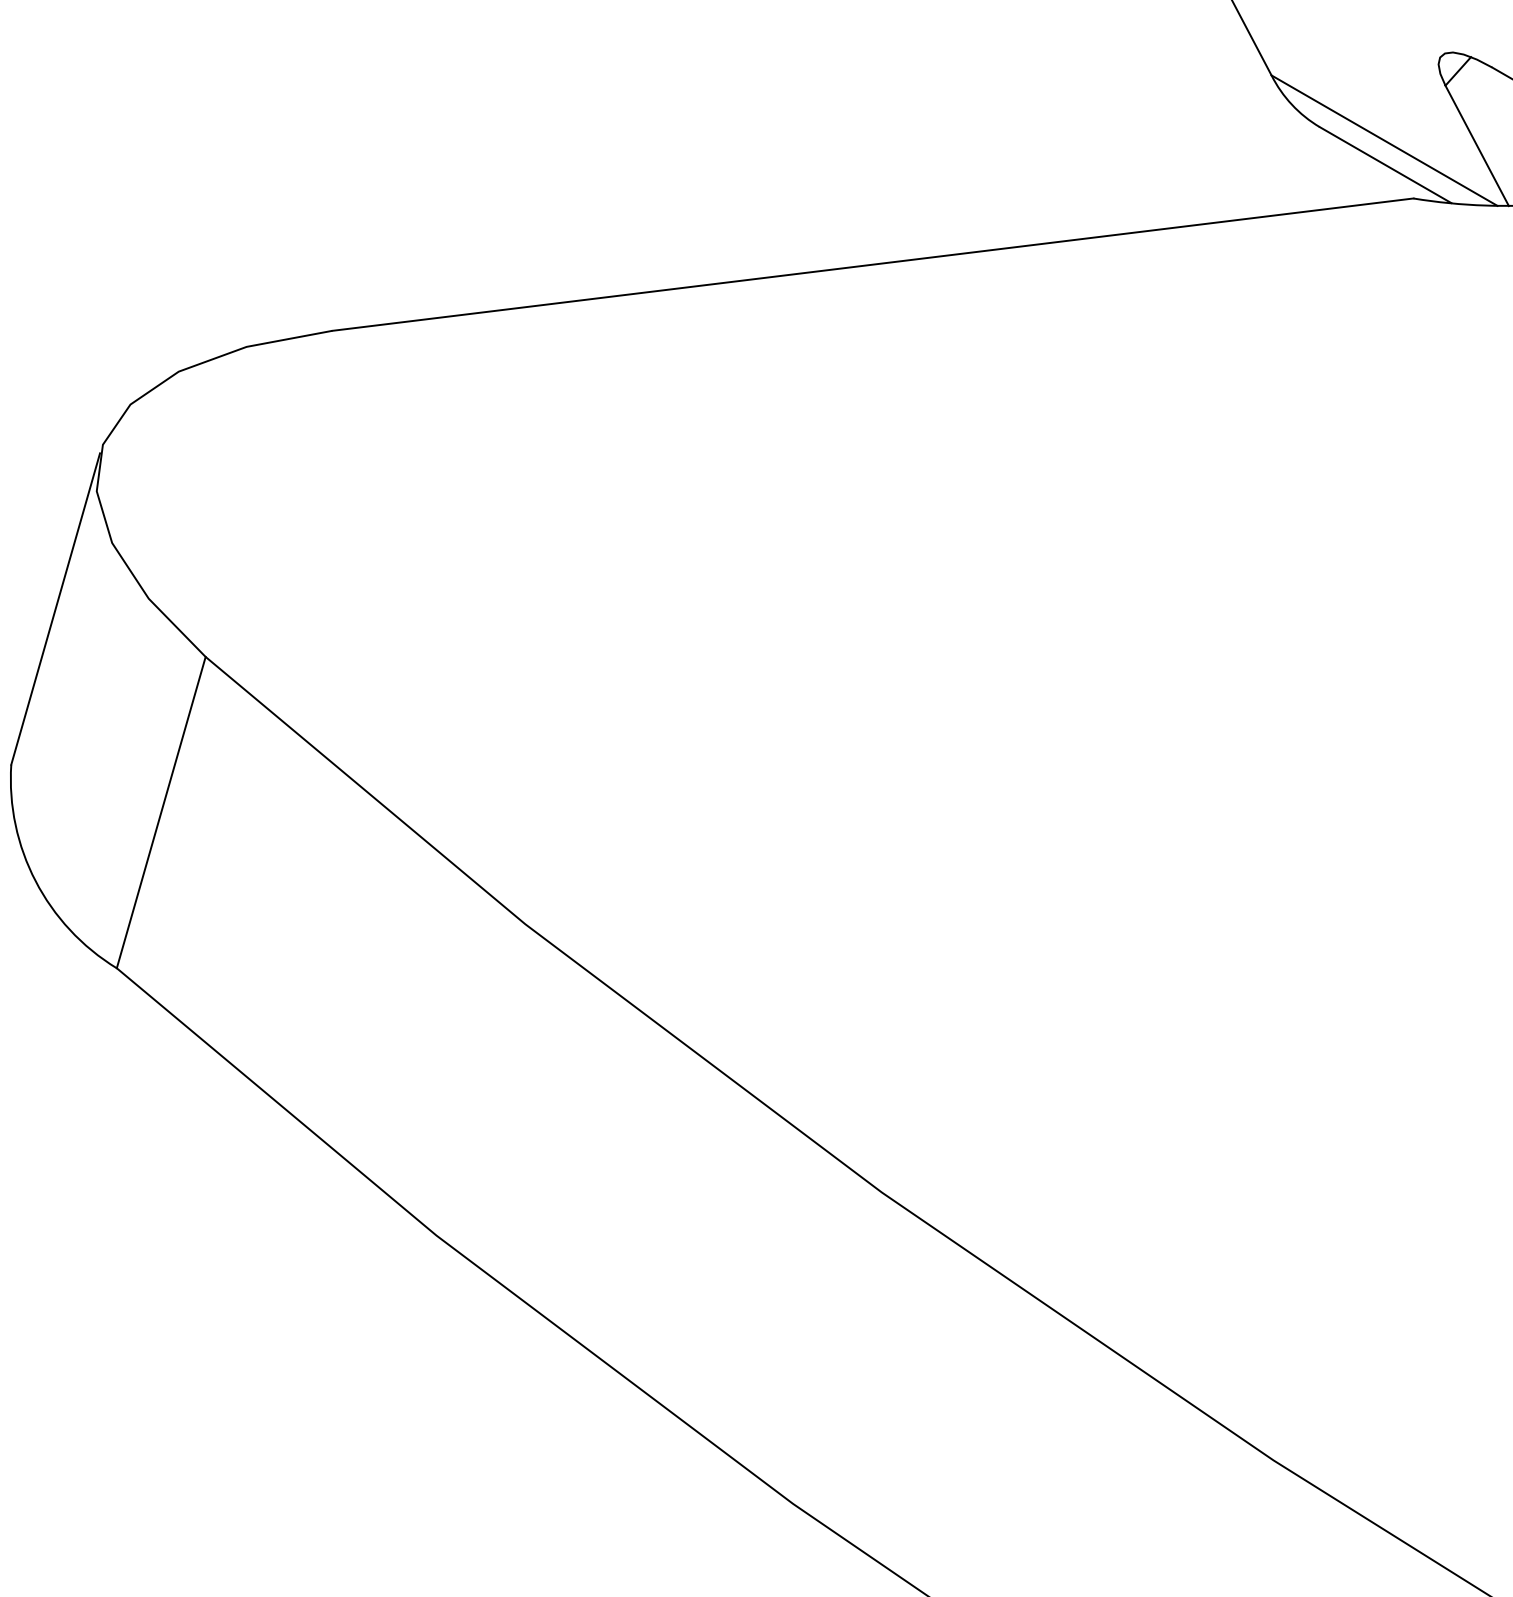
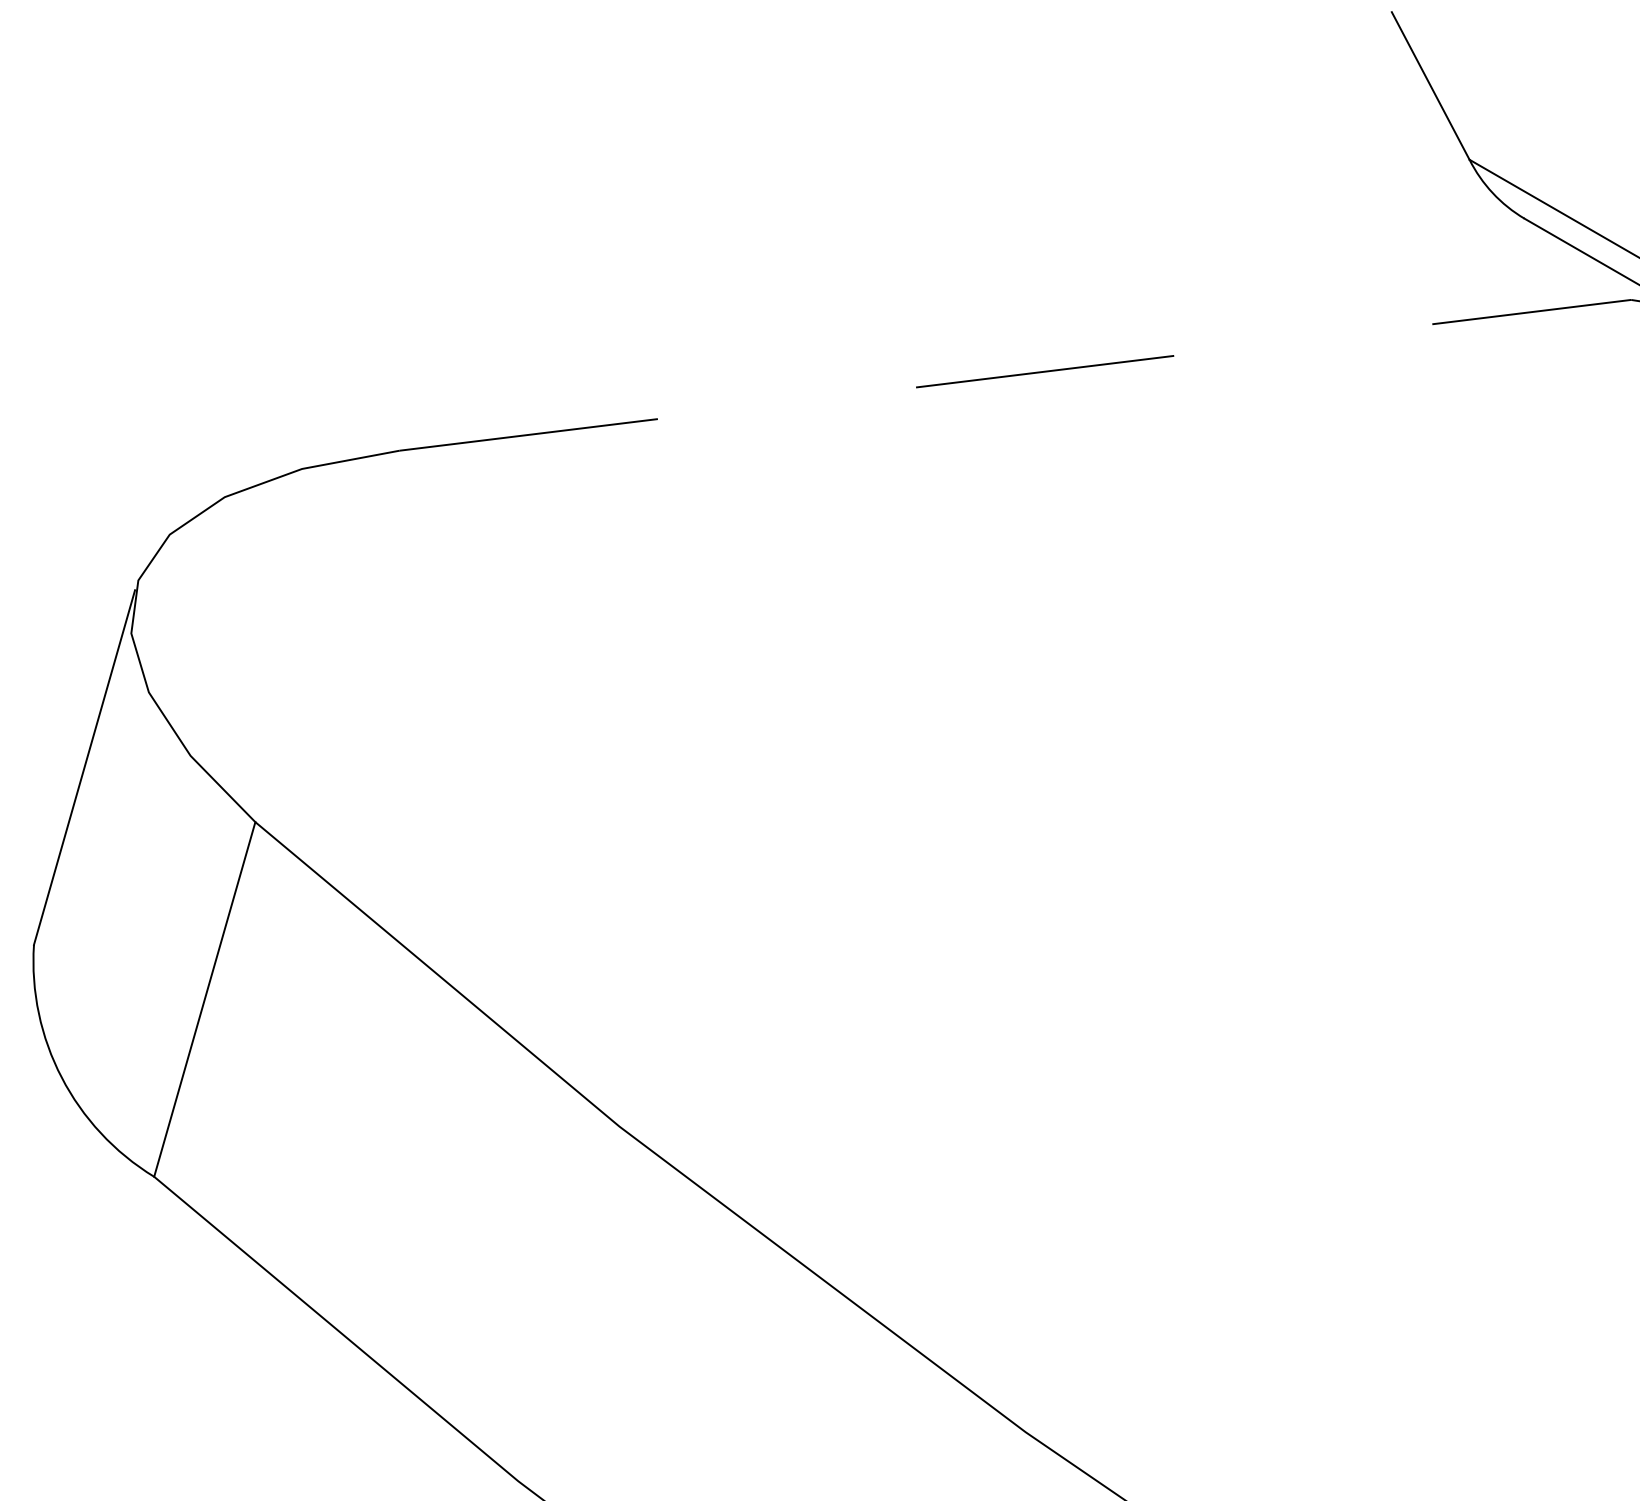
line: (872, 264) -> (1014, 375), solid -> dashed

